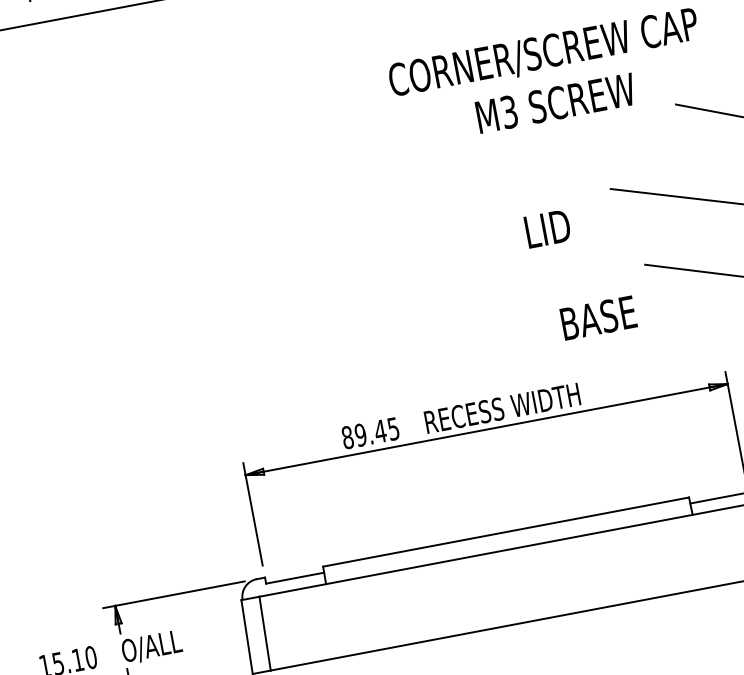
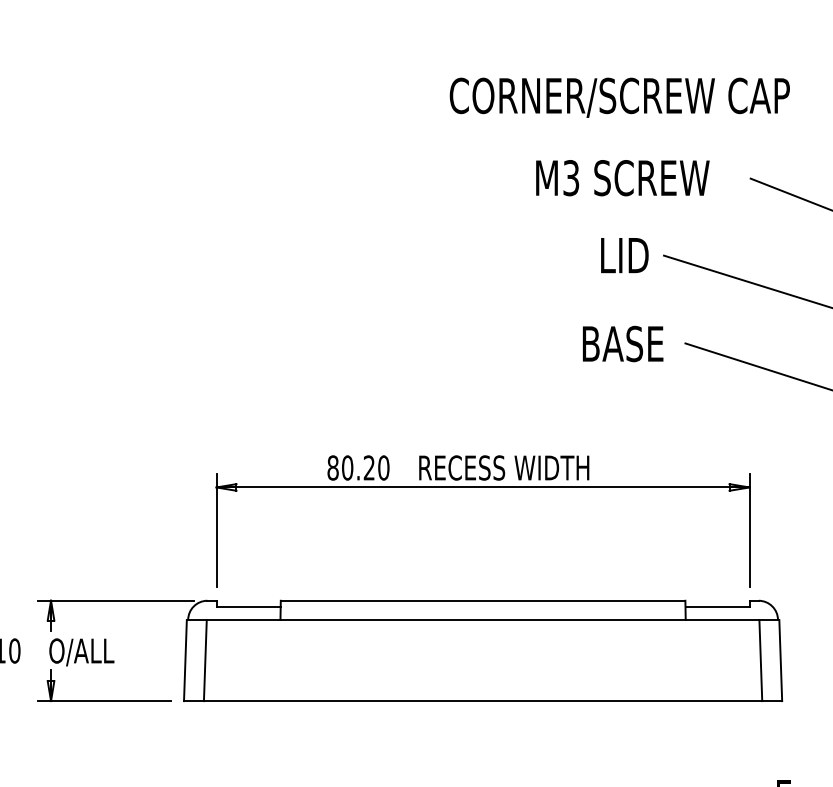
text: (555, 103) -> (622, 178), moved
text: (547, 228) -> (624, 255), moved
text: (598, 317) -> (623, 343), moved
text: (376, 431) -> (365, 467), 89.45 -> 80.20

